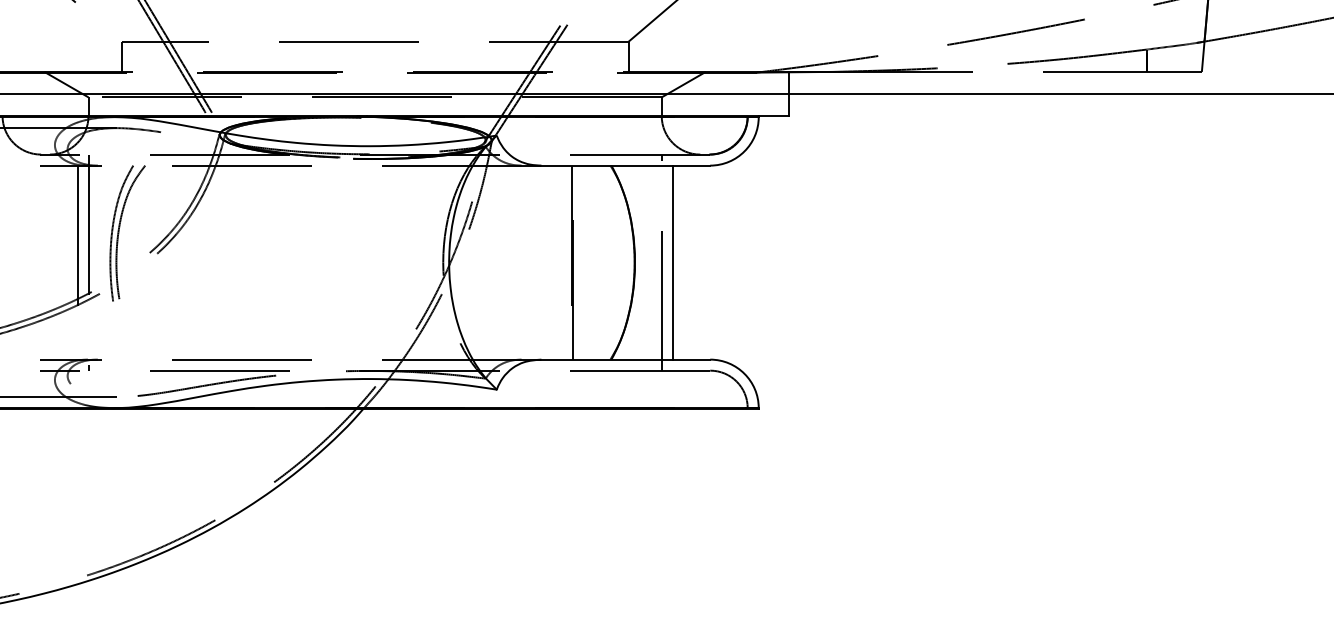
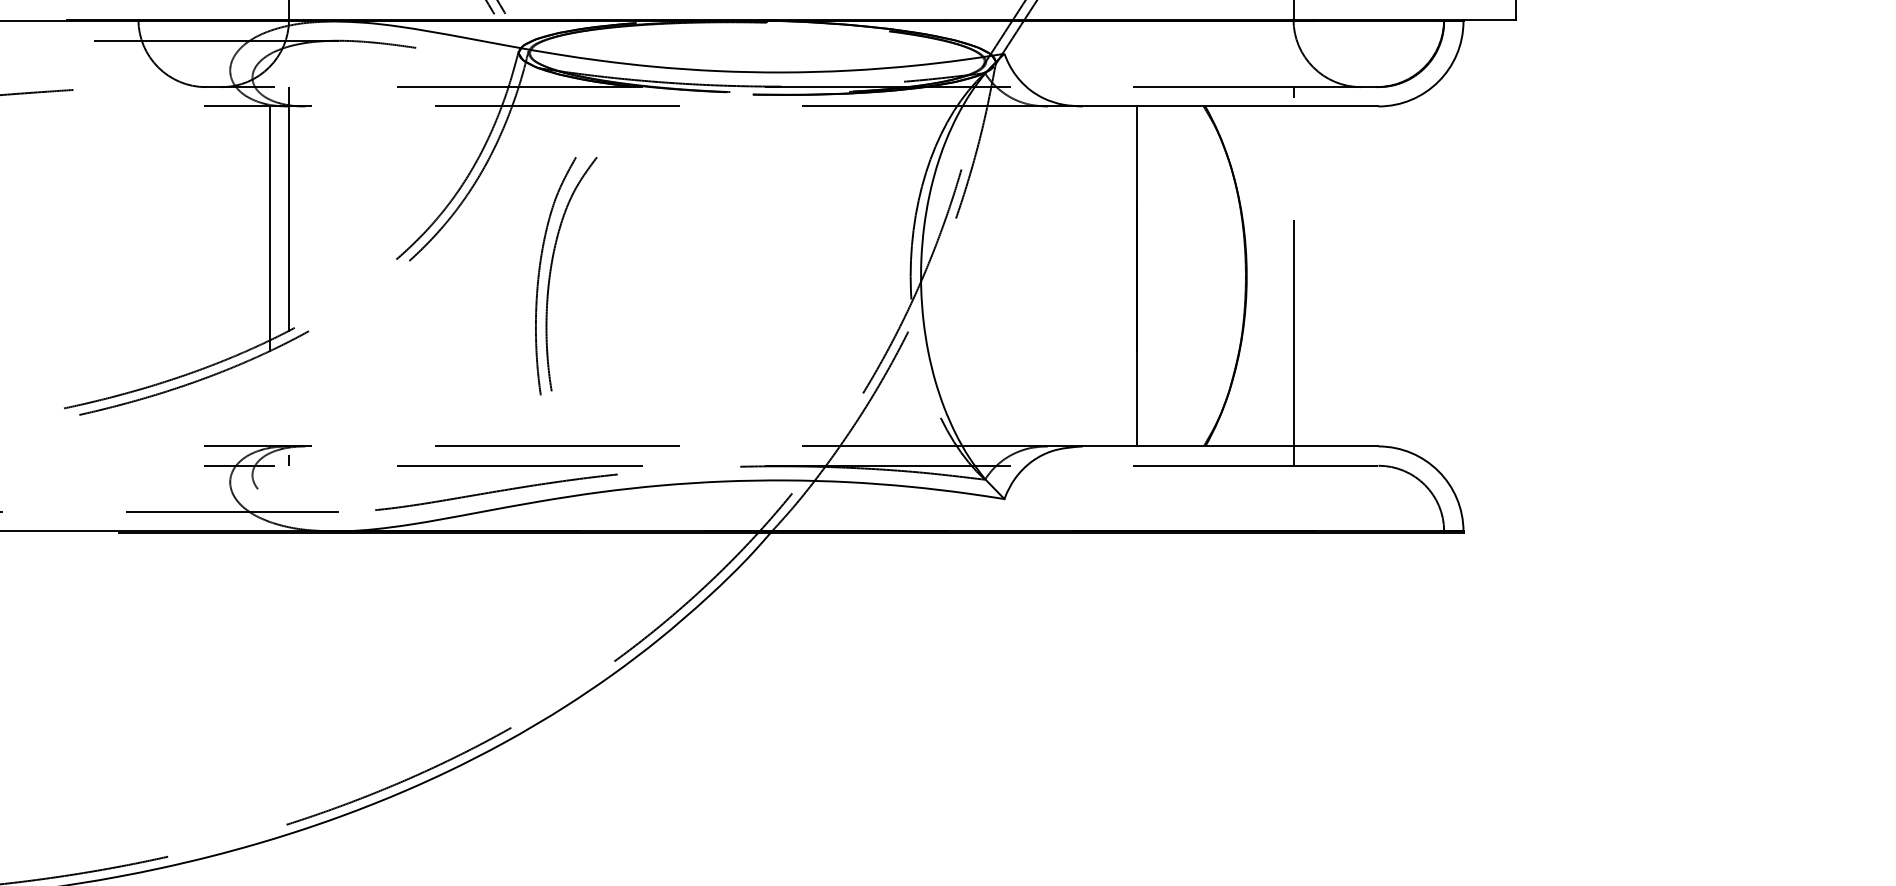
part: (119, 233) -> (551, 276), moved
line: (672, 262) -> (1312, 276), removed

